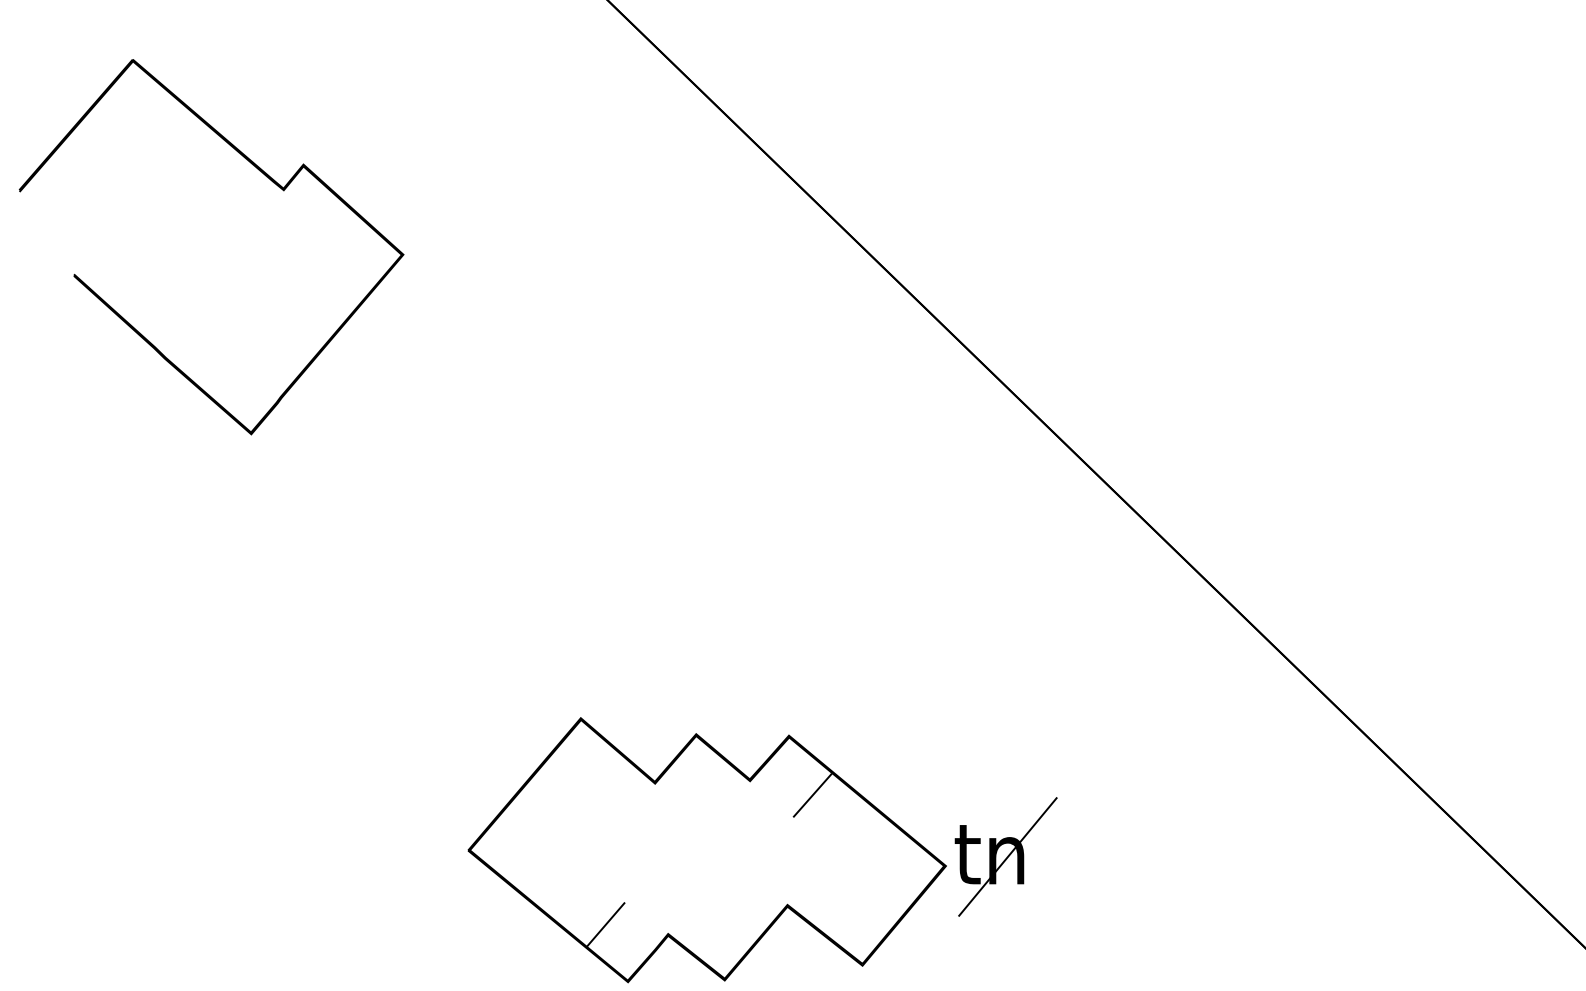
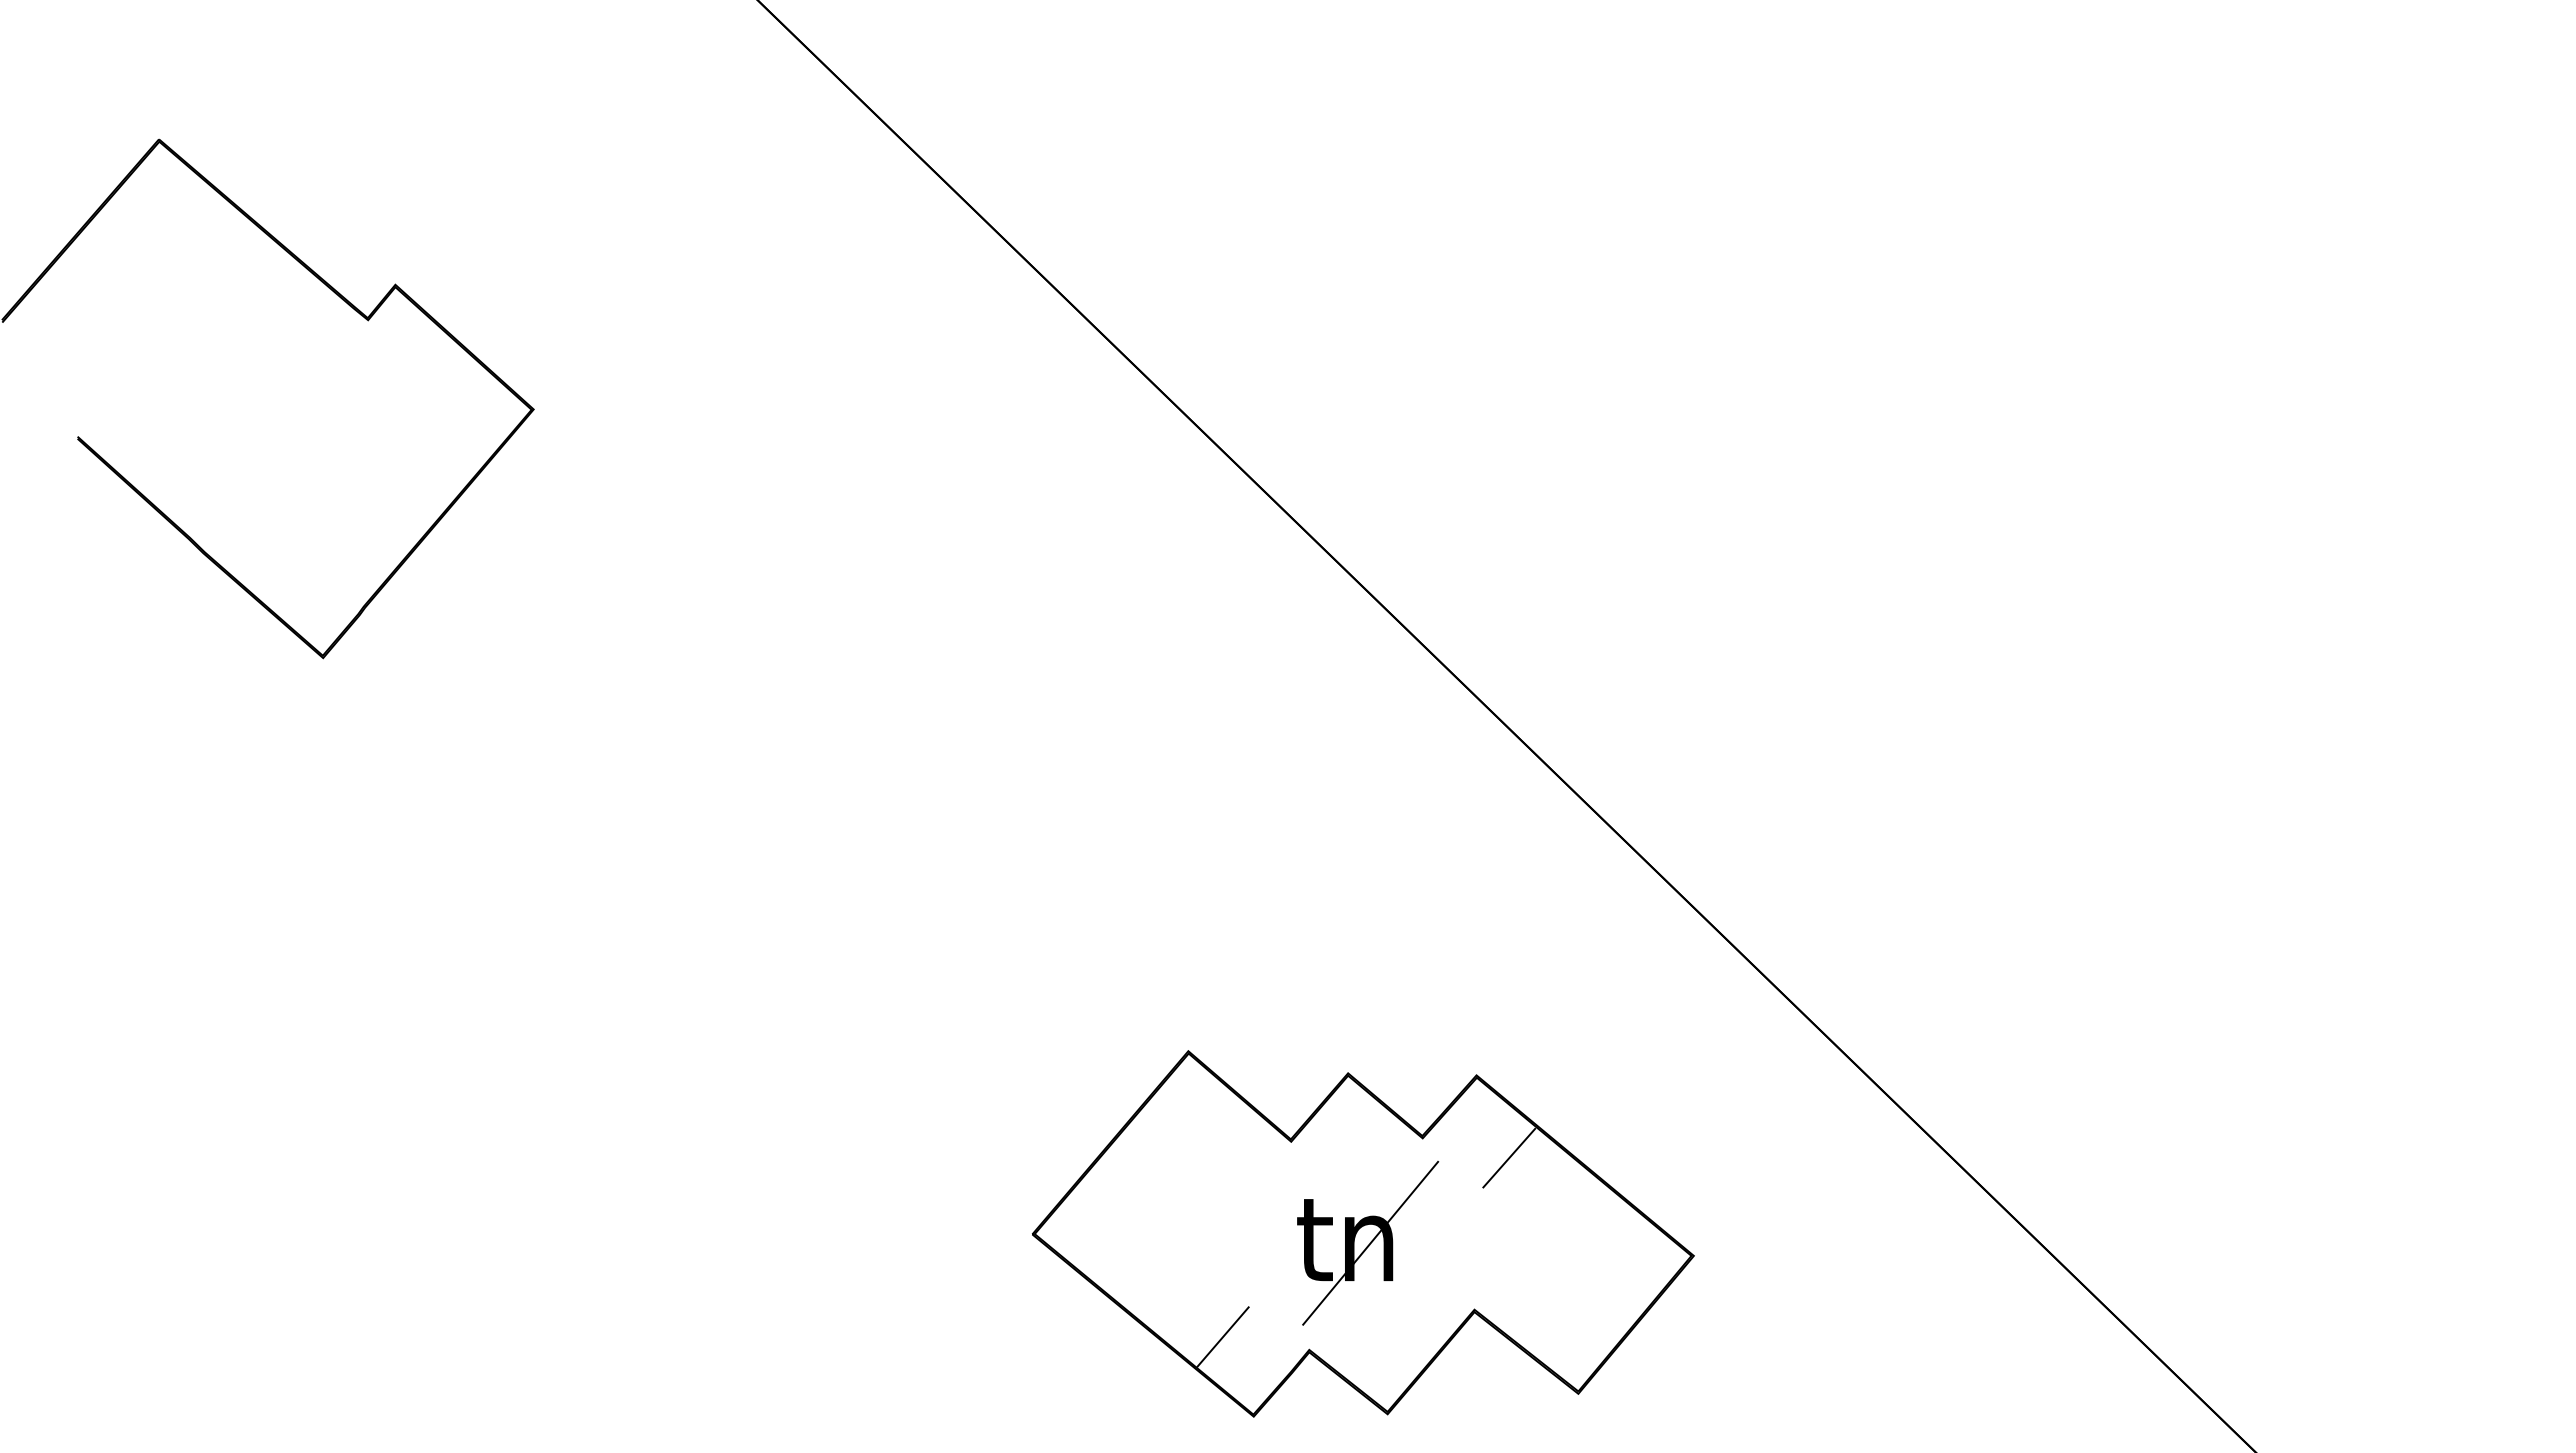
part: (707, 849) -> (1363, 1233), moved

